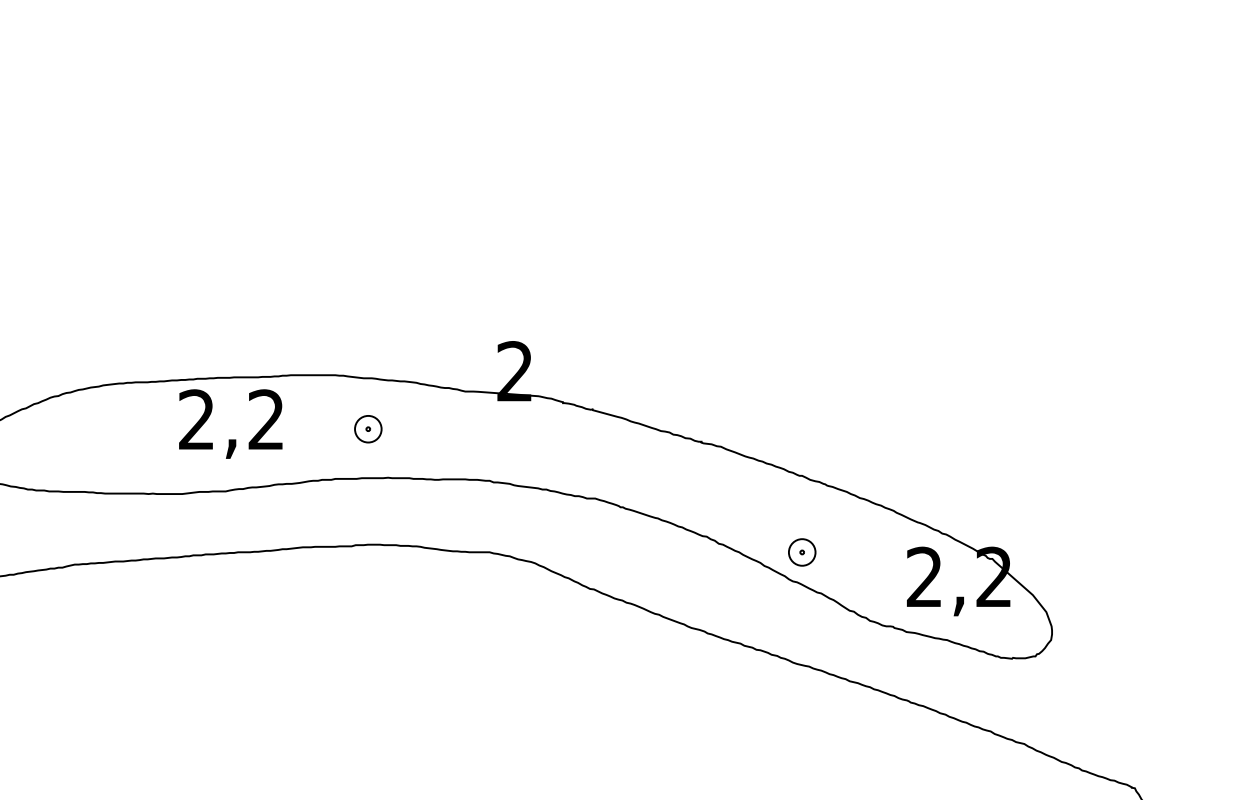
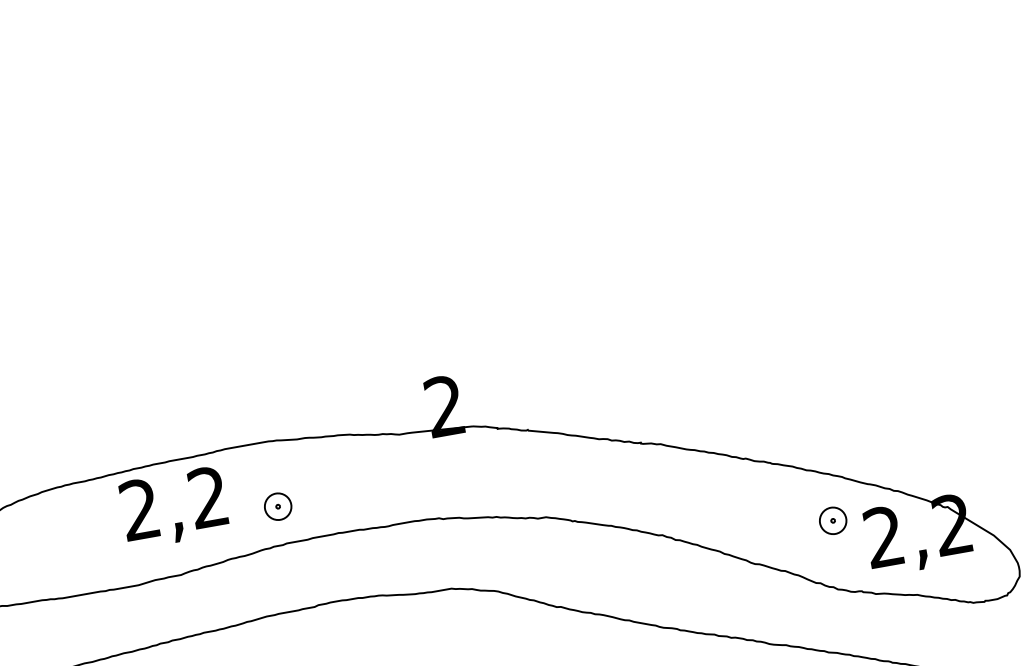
part: (368, 429) -> (278, 506), moved
part: (802, 552) -> (833, 520), moved

